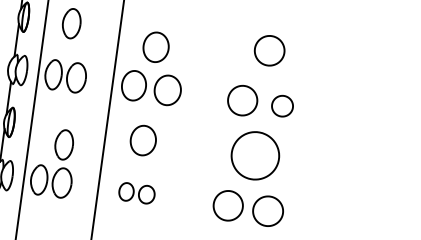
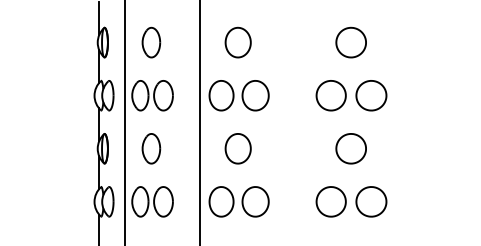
part: (155, 47) -> (237, 42), moved
part: (282, 105) -> (371, 95), size x1.43
part: (64, 144) -> (151, 148), moved
part: (254, 155) -> (350, 148), size x0.62
part: (136, 192) -> (238, 201), size x1.67

